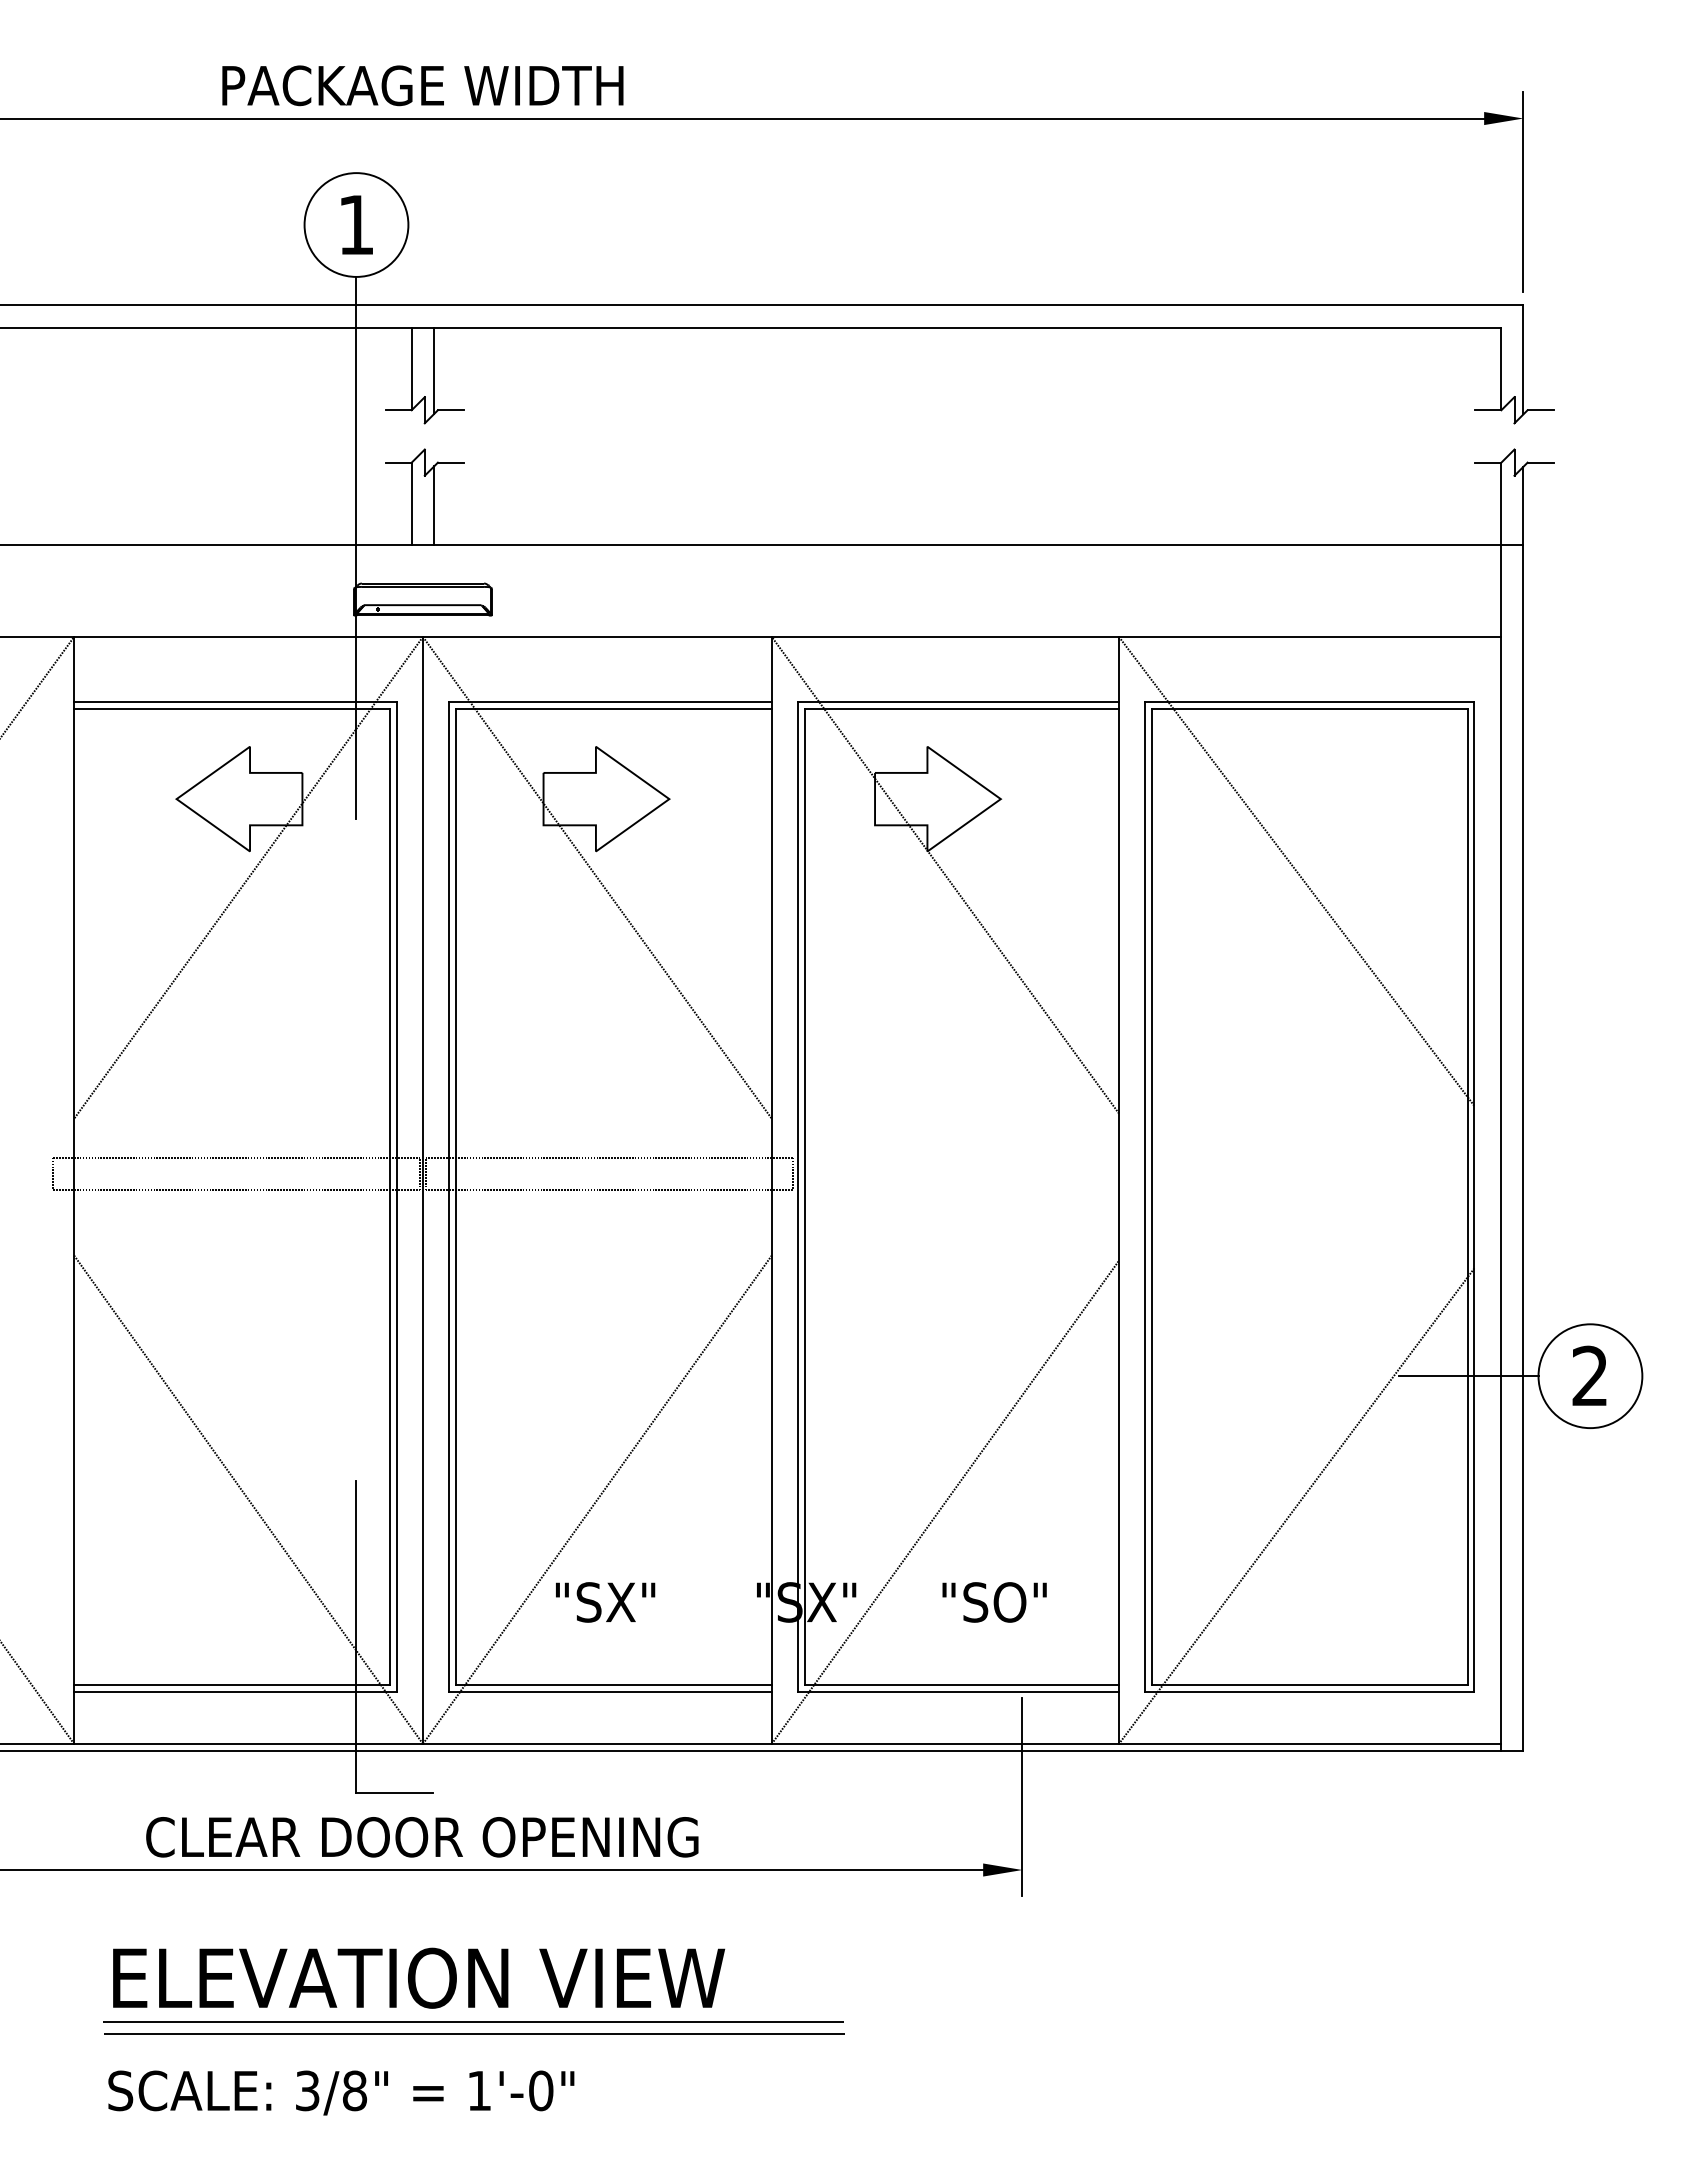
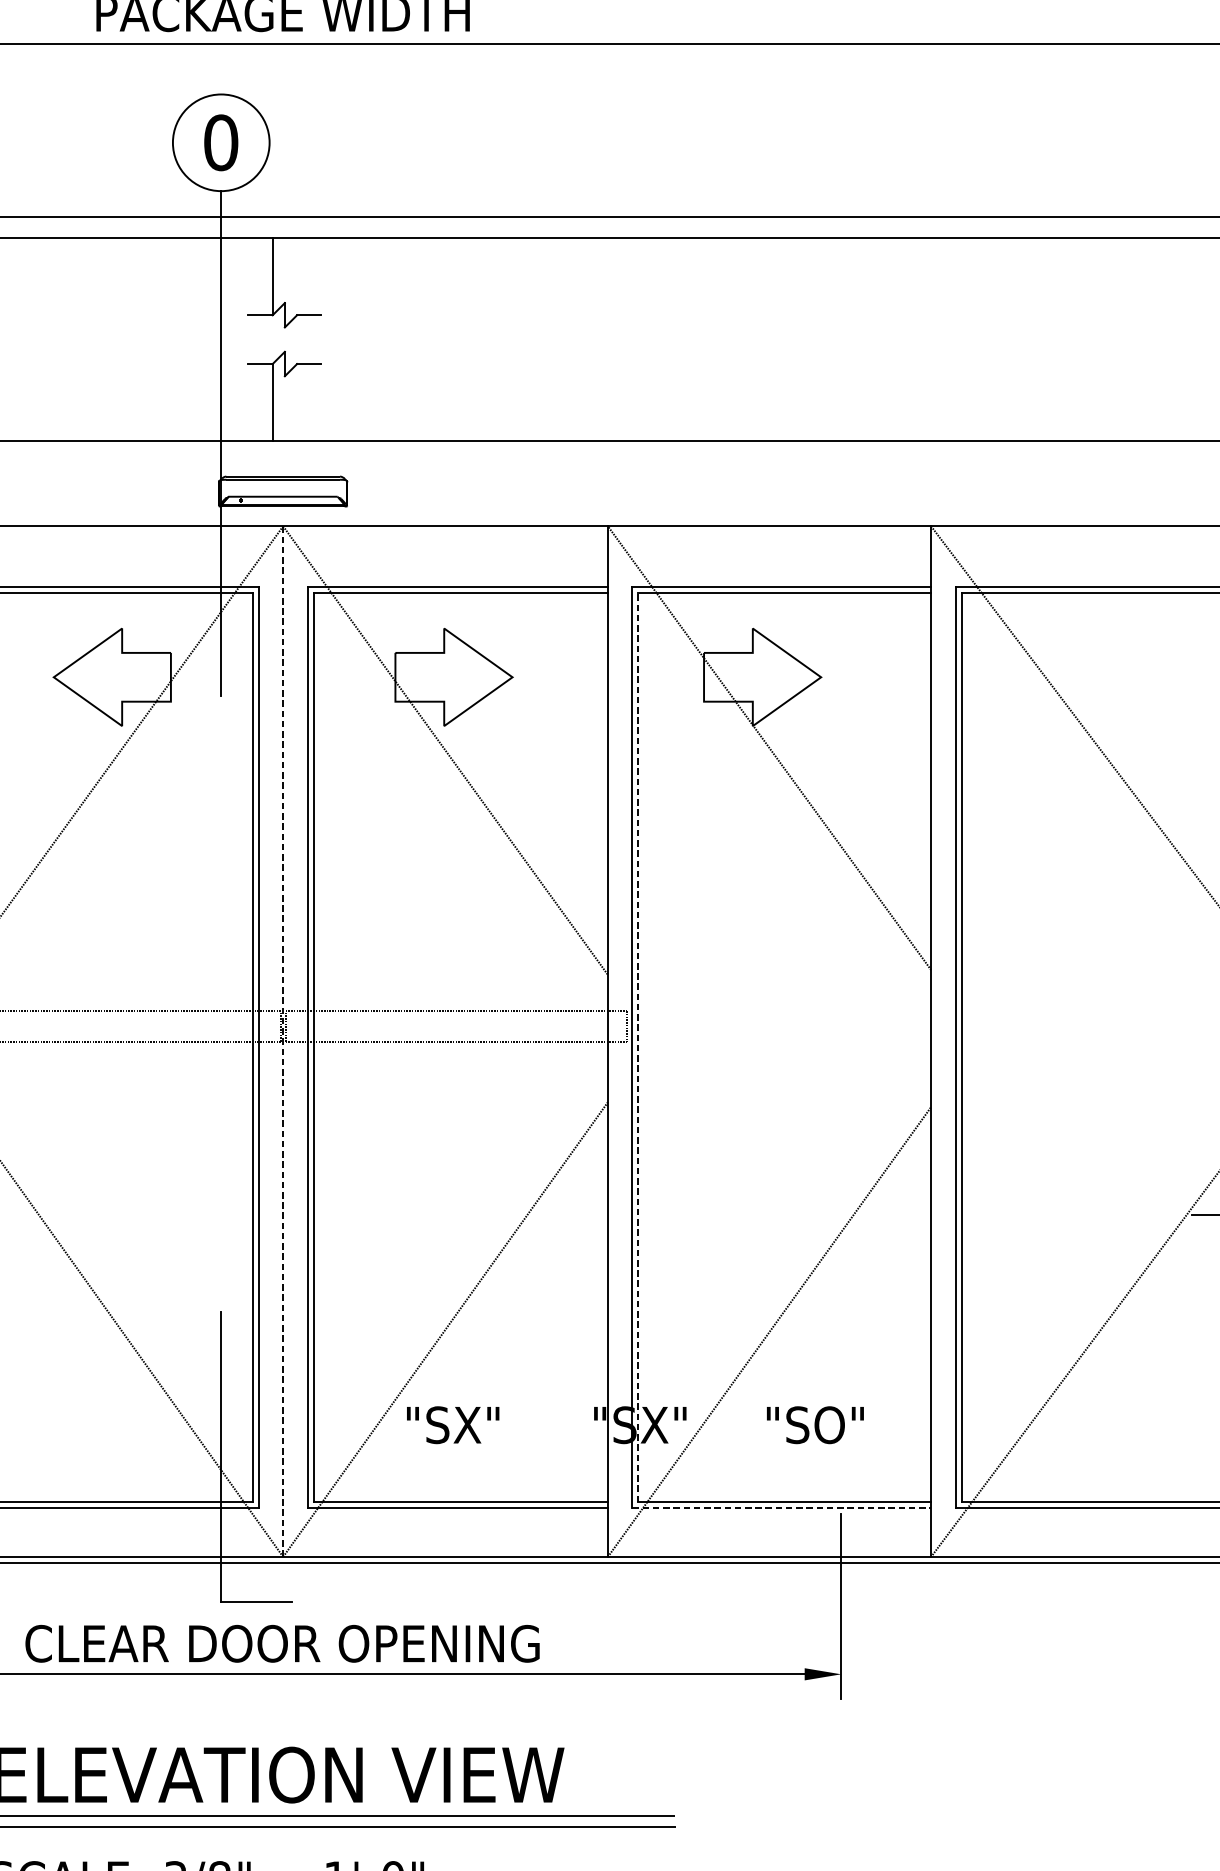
text: (356, 224) -> (221, 142), 1 -> 0
line: (434, 370) -> (293, 278), removed
line: (434, 505) -> (293, 403), removed
line: (422, 1190) -> (282, 1041), solid -> dashed
line: (804, 1196) -> (638, 1047), solid -> dashed
line: (959, 1691) -> (782, 1508), solid -> dashed

